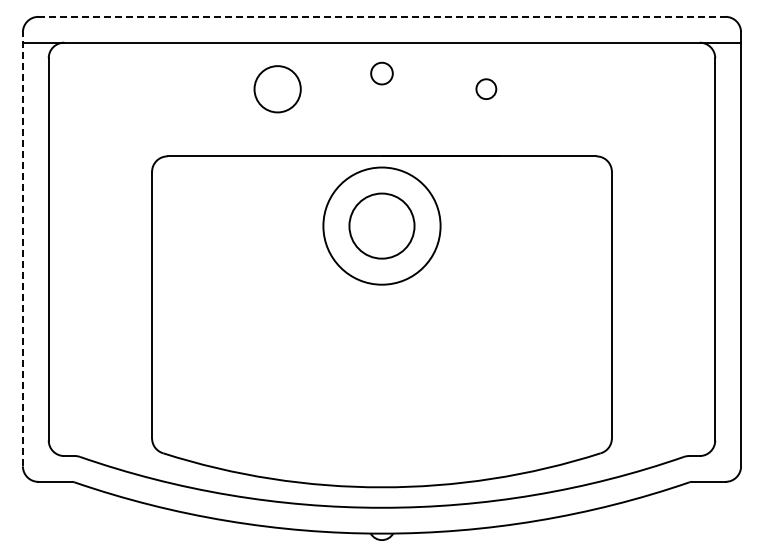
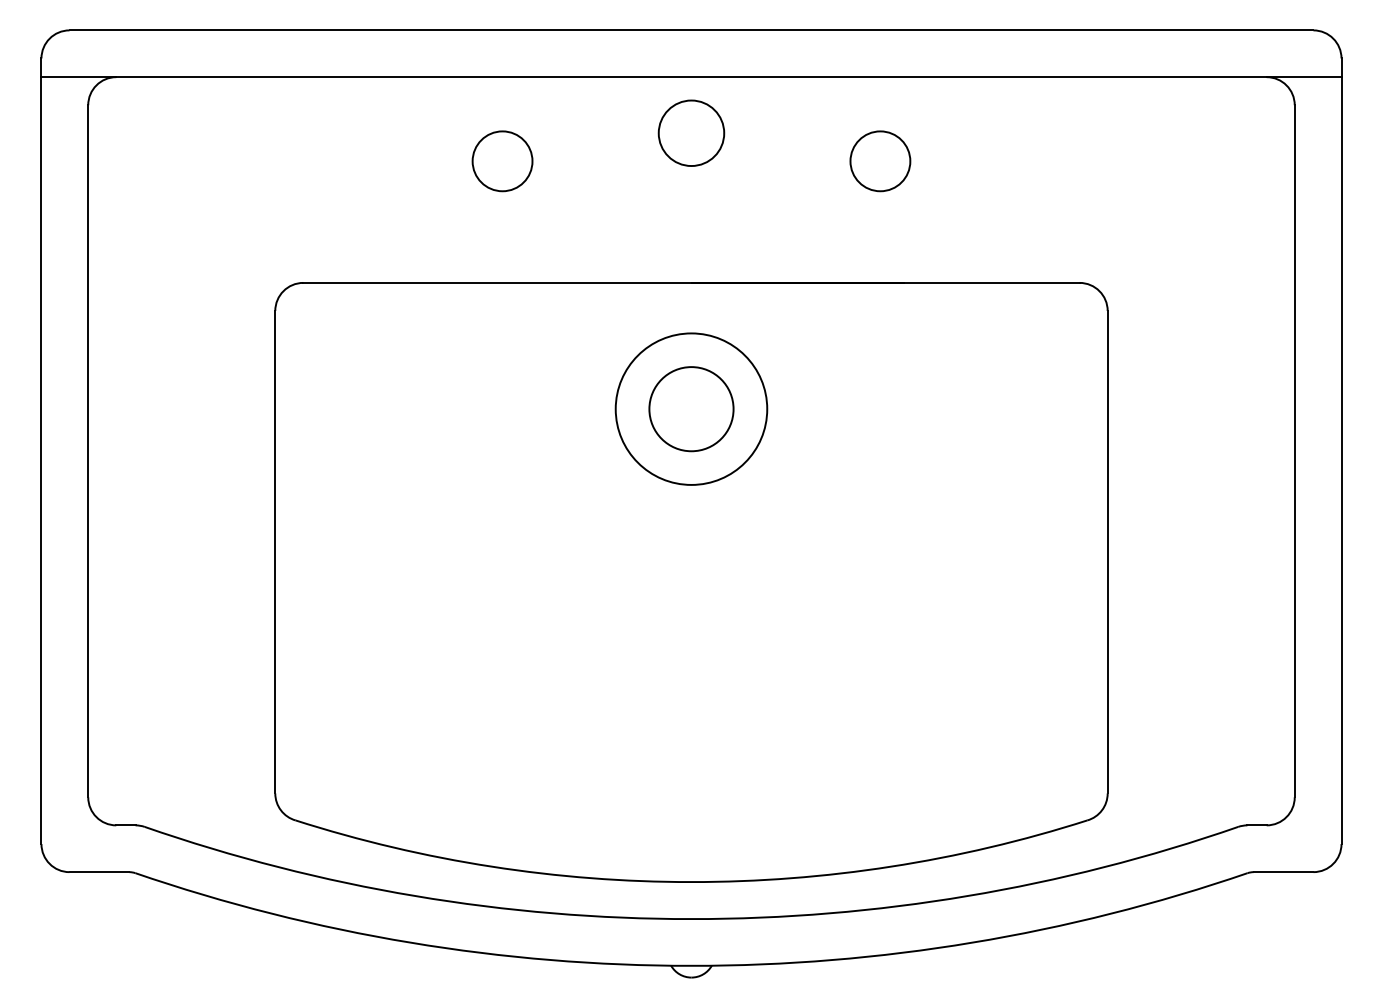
line: (381, 16) -> (690, 29), dashed -> solid
circle: (381, 73) -> (690, 132), size x1.67
circle: (277, 88) -> (502, 160), size x0.71
circle: (485, 88) -> (878, 160), size x1.67
circle: (381, 225) -> (690, 408), size x0.71
circle: (381, 225) -> (690, 408), size x0.71
line: (22, 249) -> (40, 451), dashed -> solid

